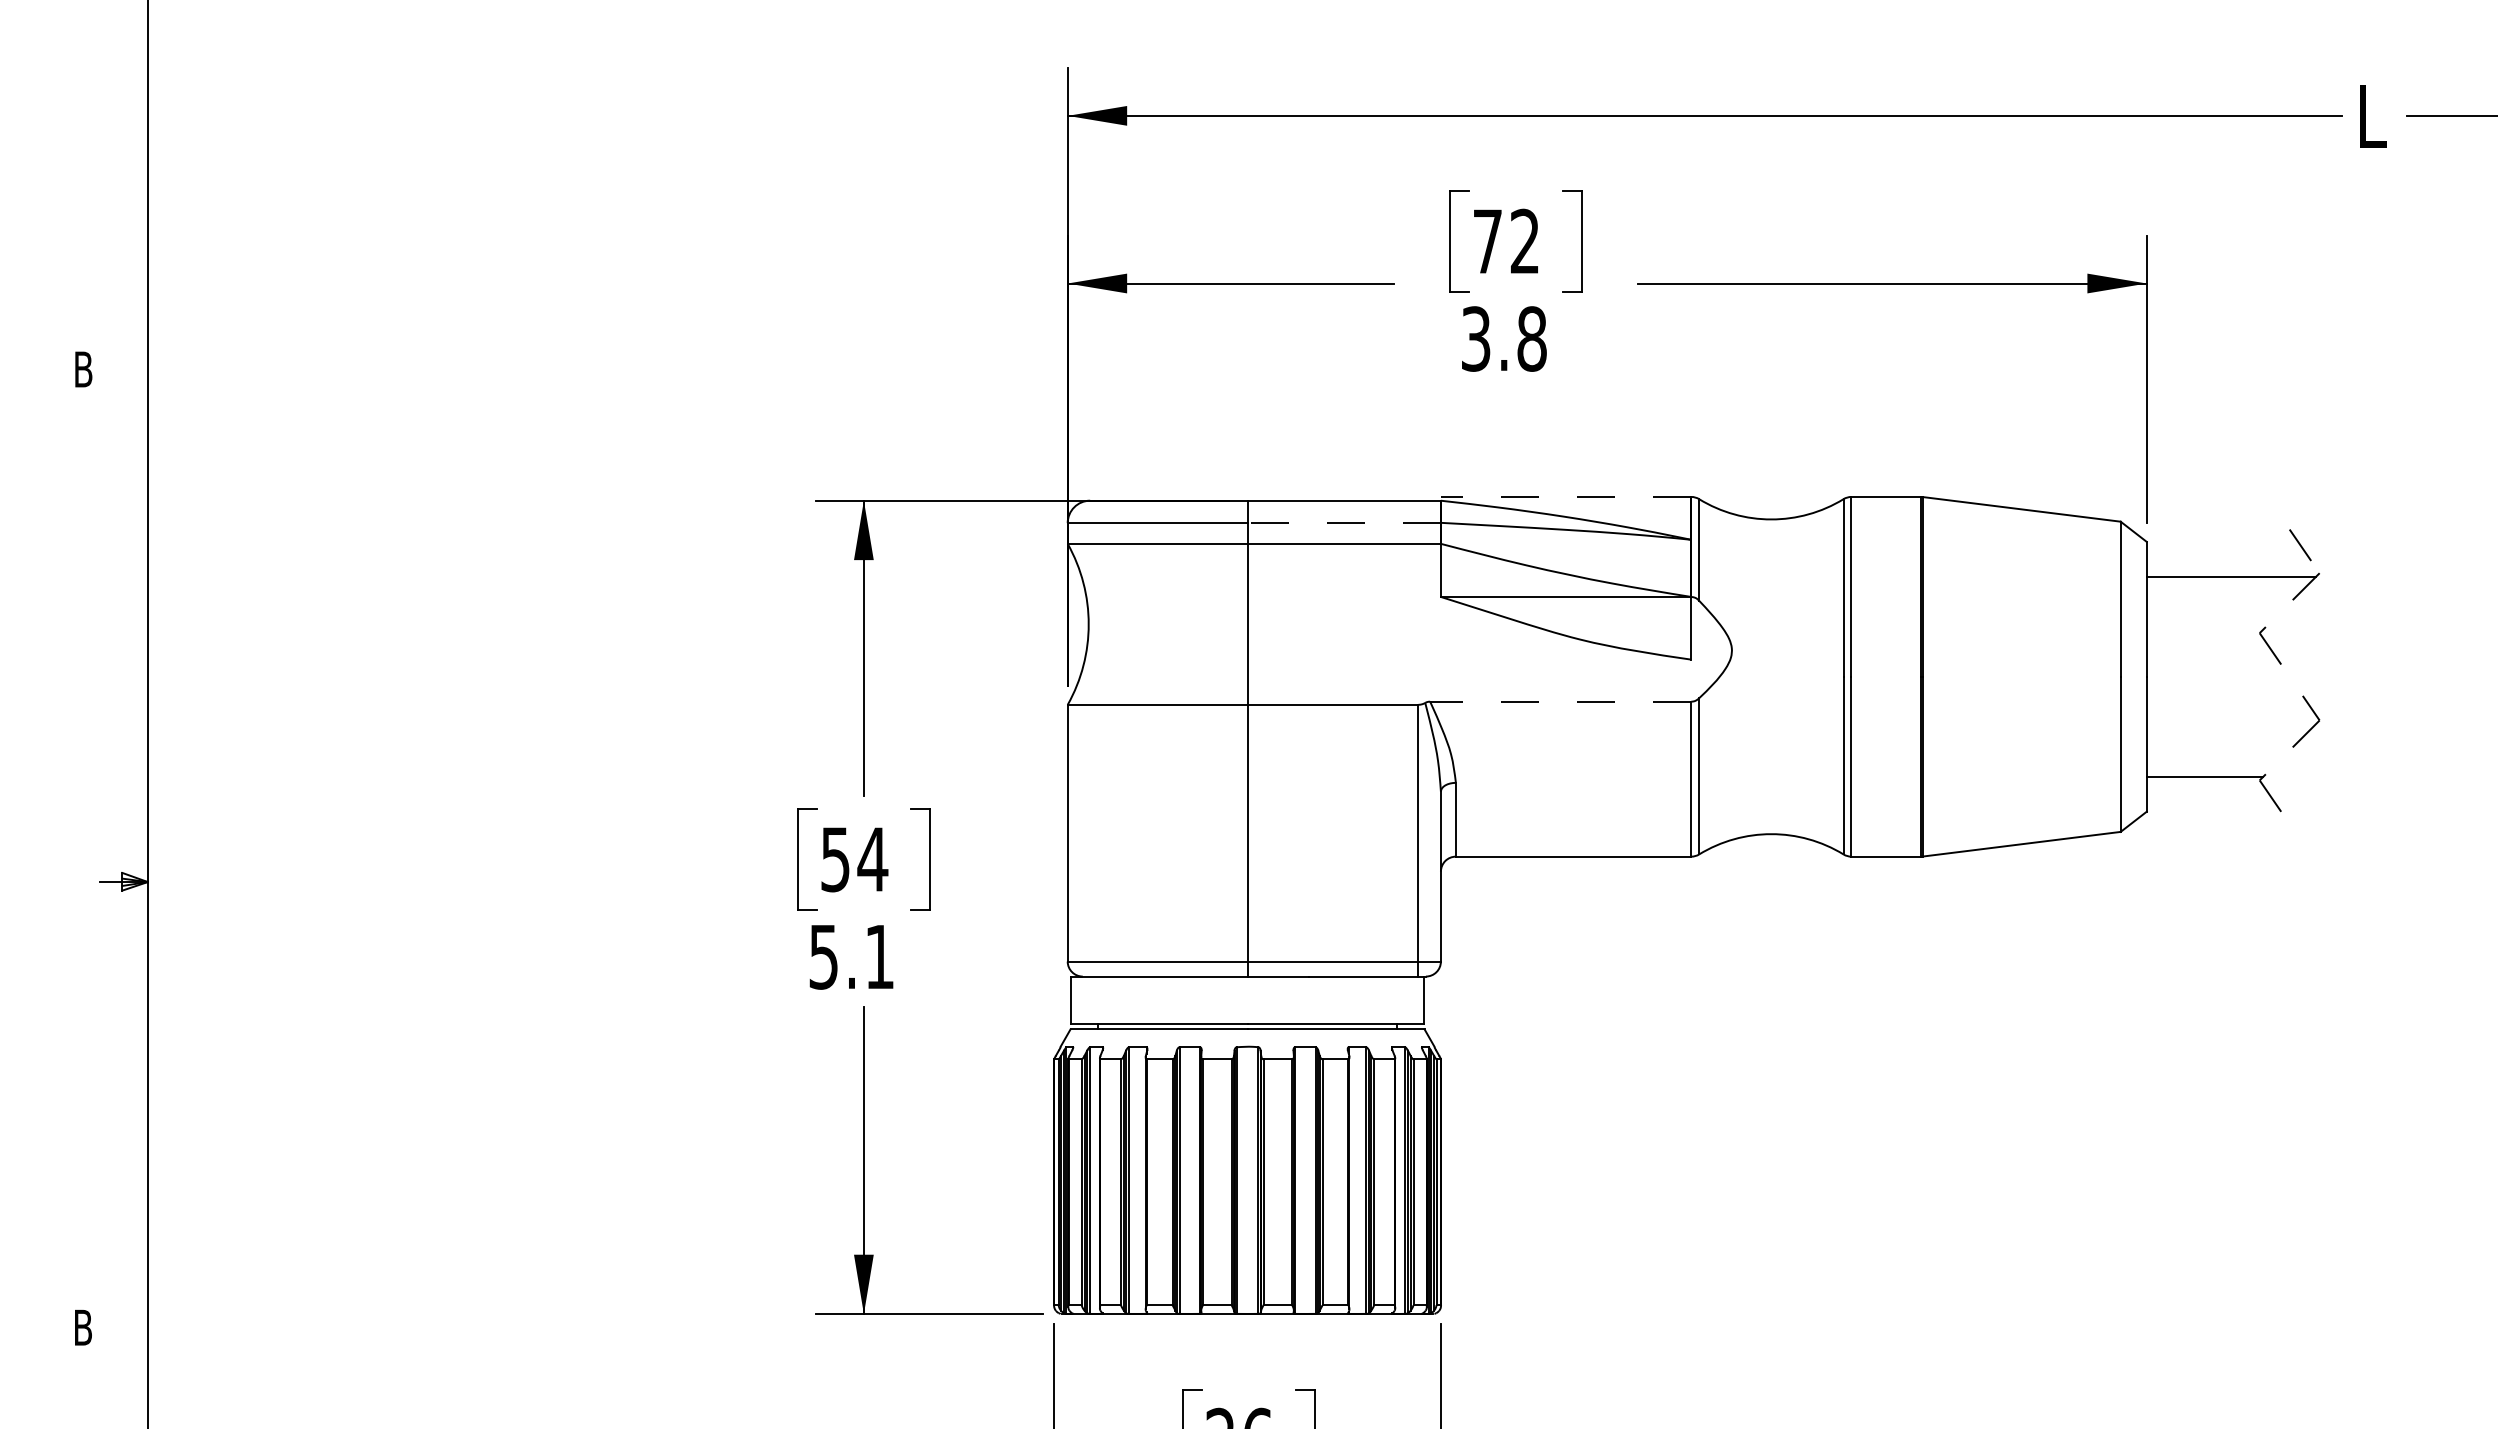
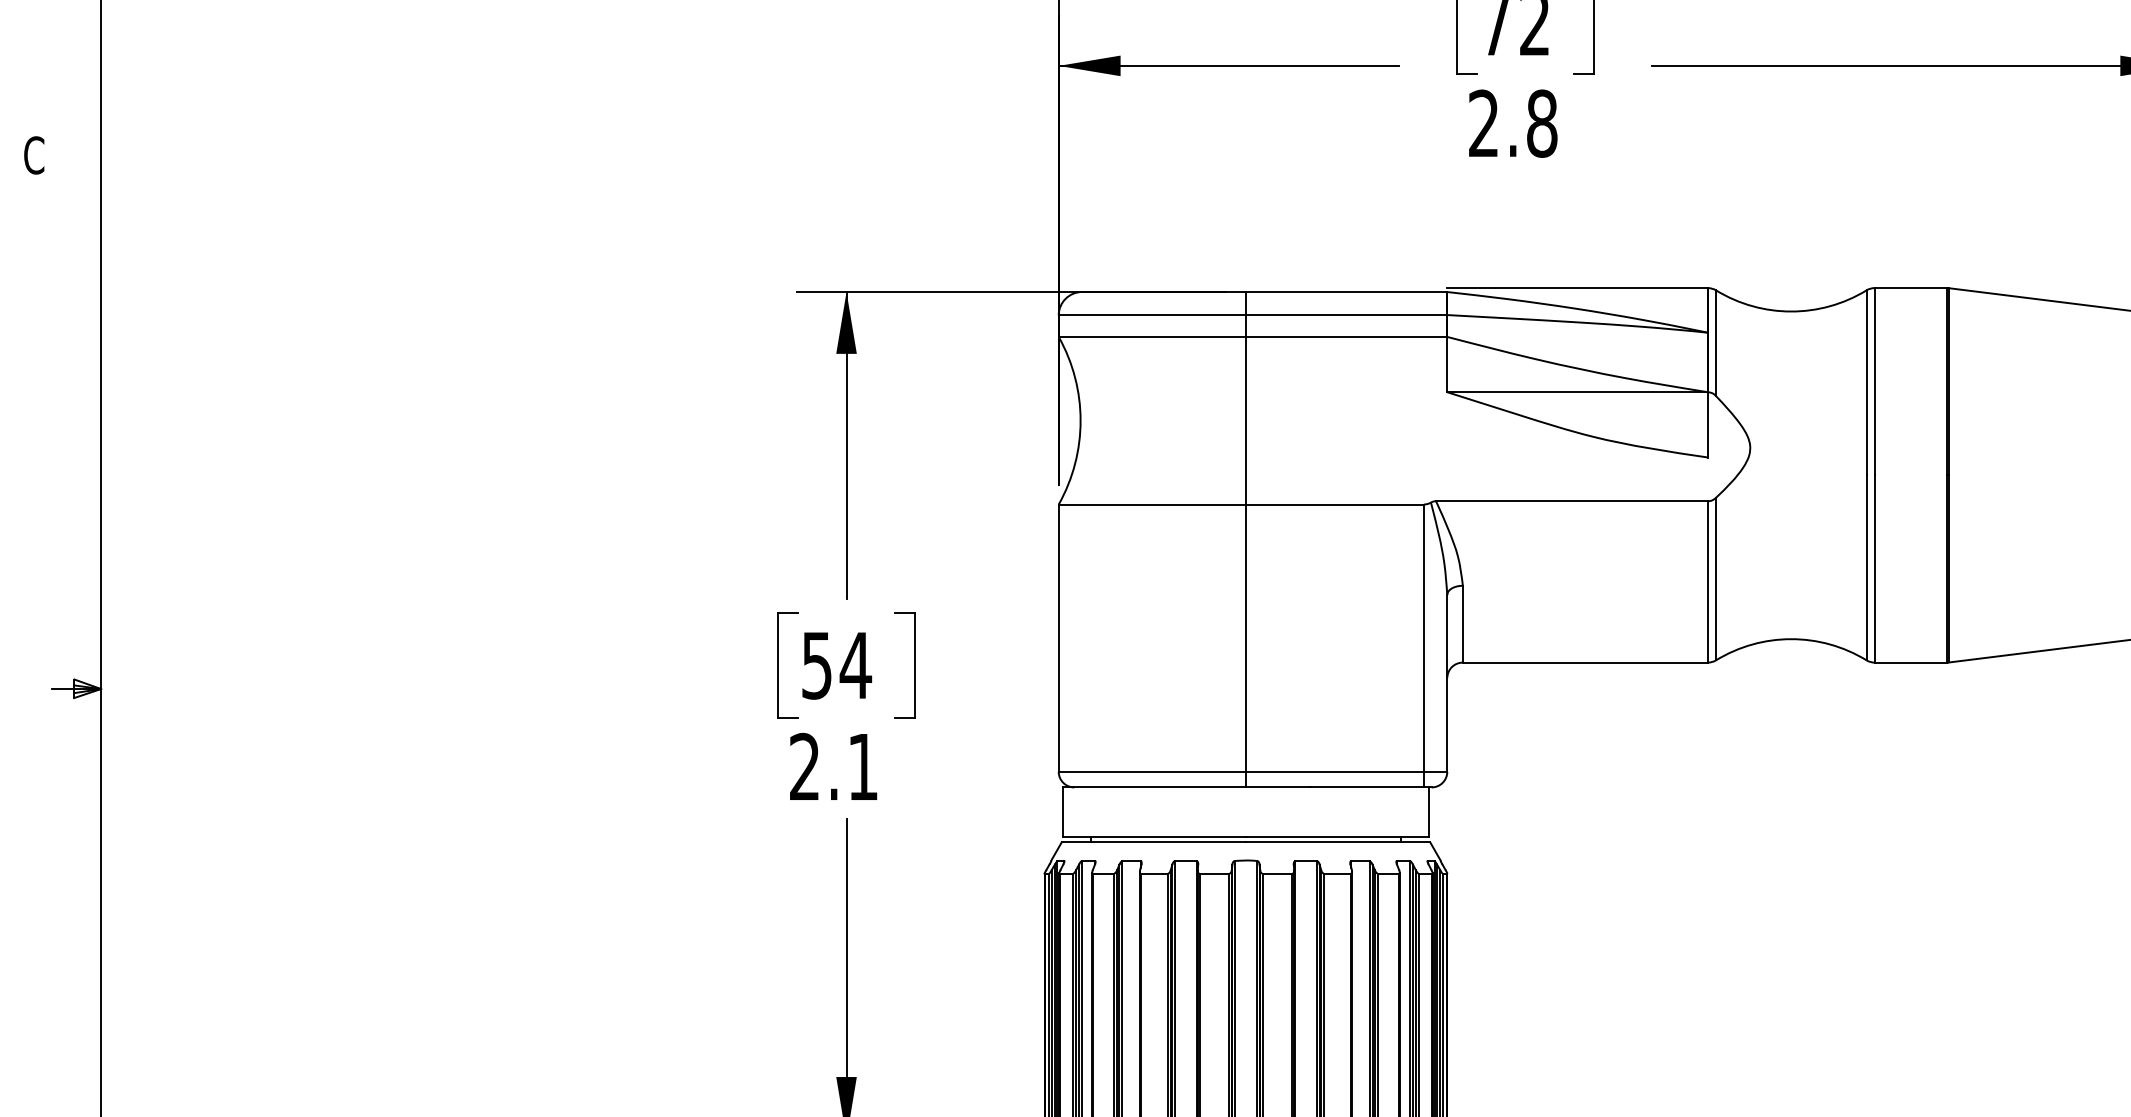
text: (1475, 338) -> (1483, 123), 3.8 -> 2.8
text: (83, 369) -> (34, 155), B -> C
line: (1565, 496) -> (1576, 287), dashed -> solid
line: (1344, 523) -> (1346, 315), dashed -> solid
line: (1560, 701) -> (1571, 501), dashed -> solid
text: (823, 956) -> (804, 766), 5.1 -> 2.1

